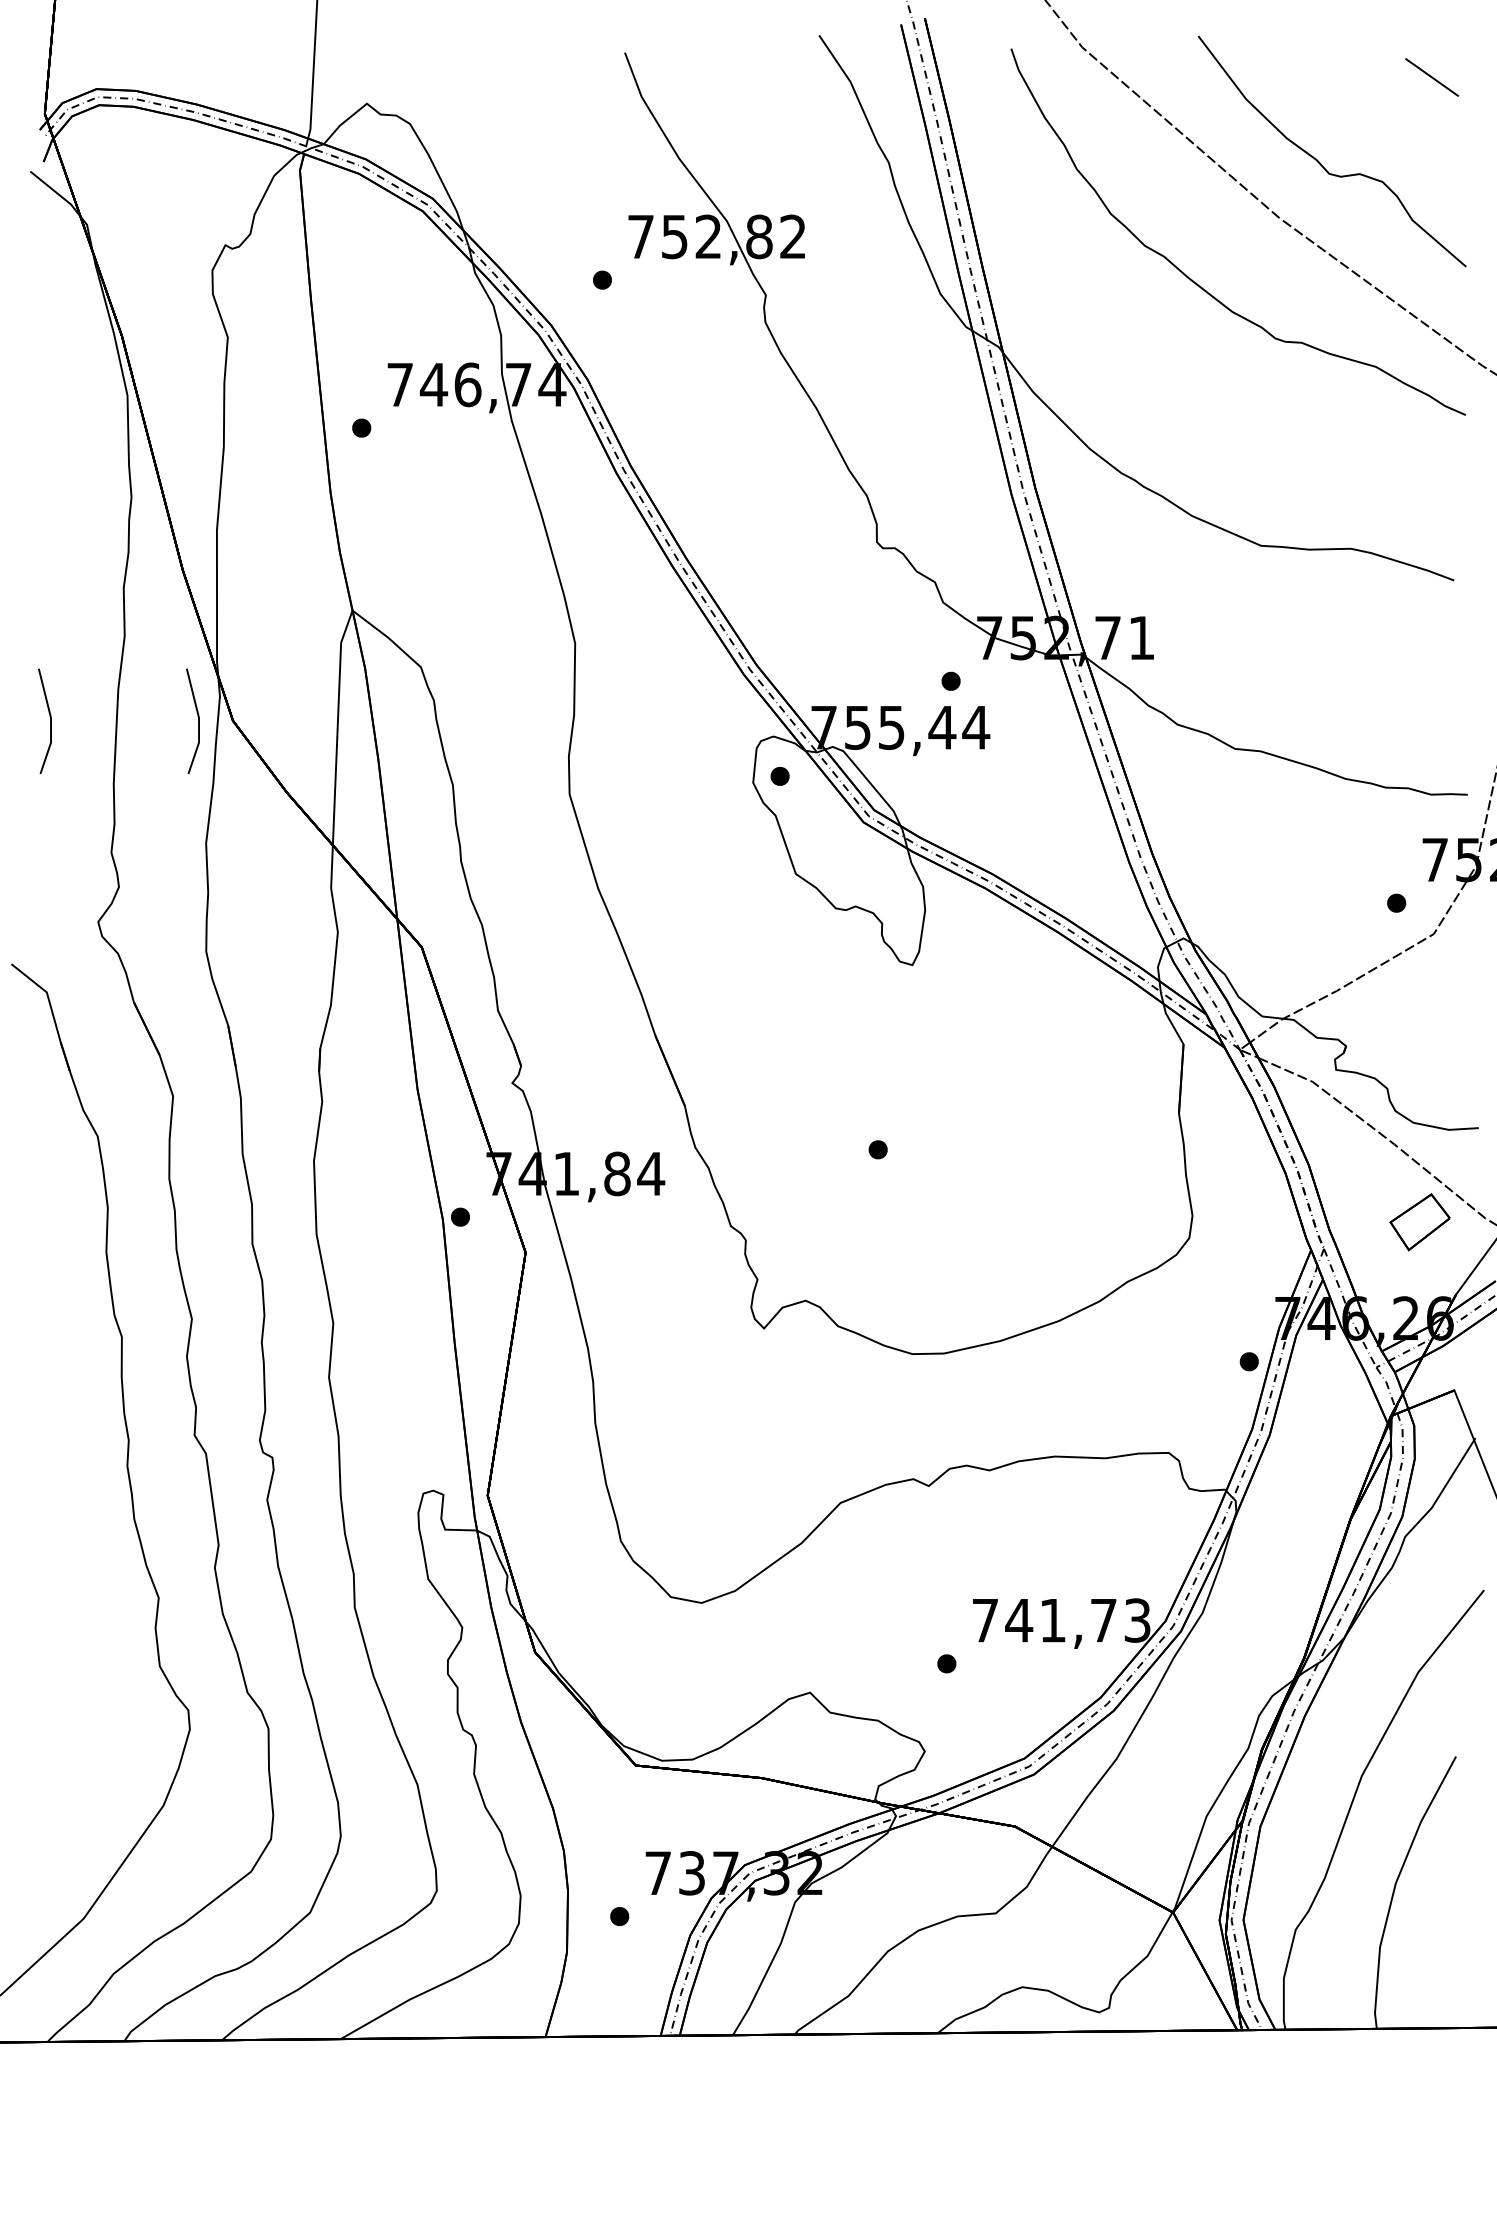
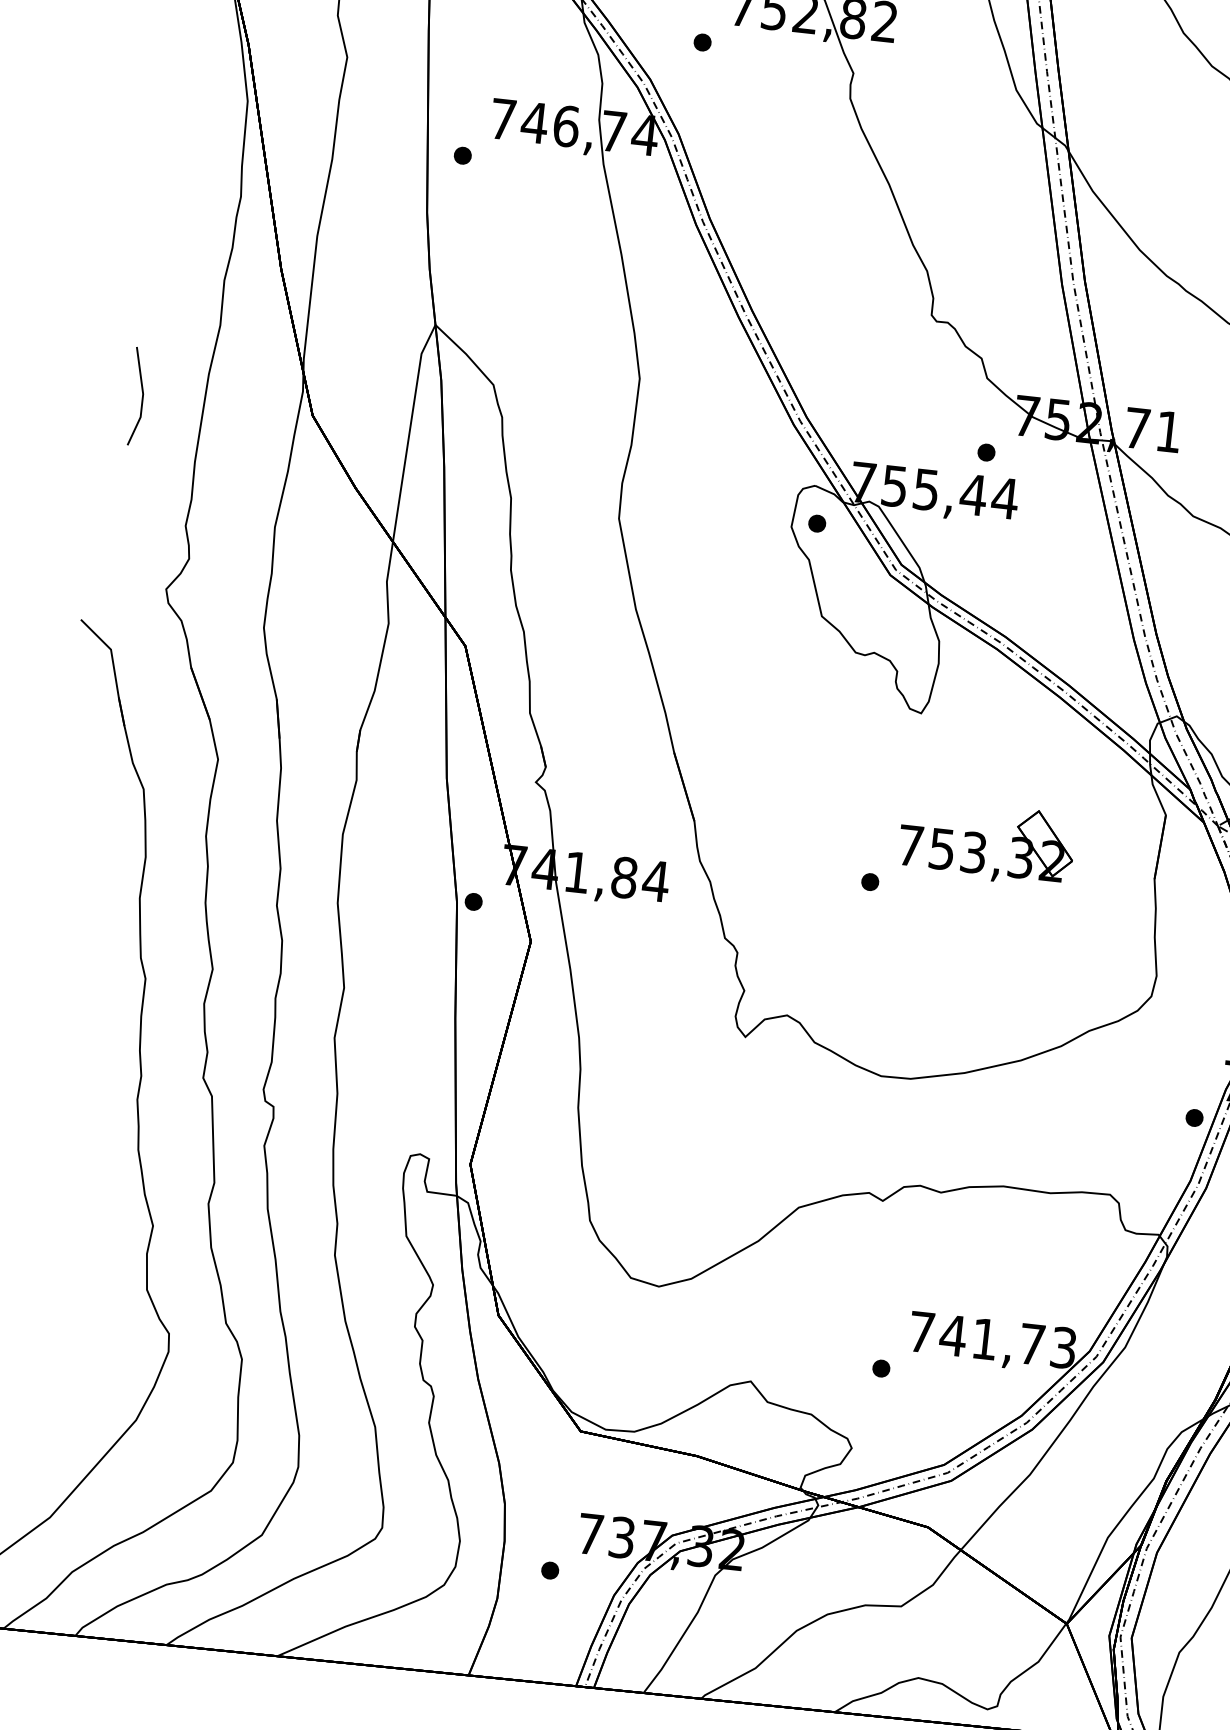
line: (198, 720) -> (280, 411), removed
part: (997, 1093) -> (987, 841), added

